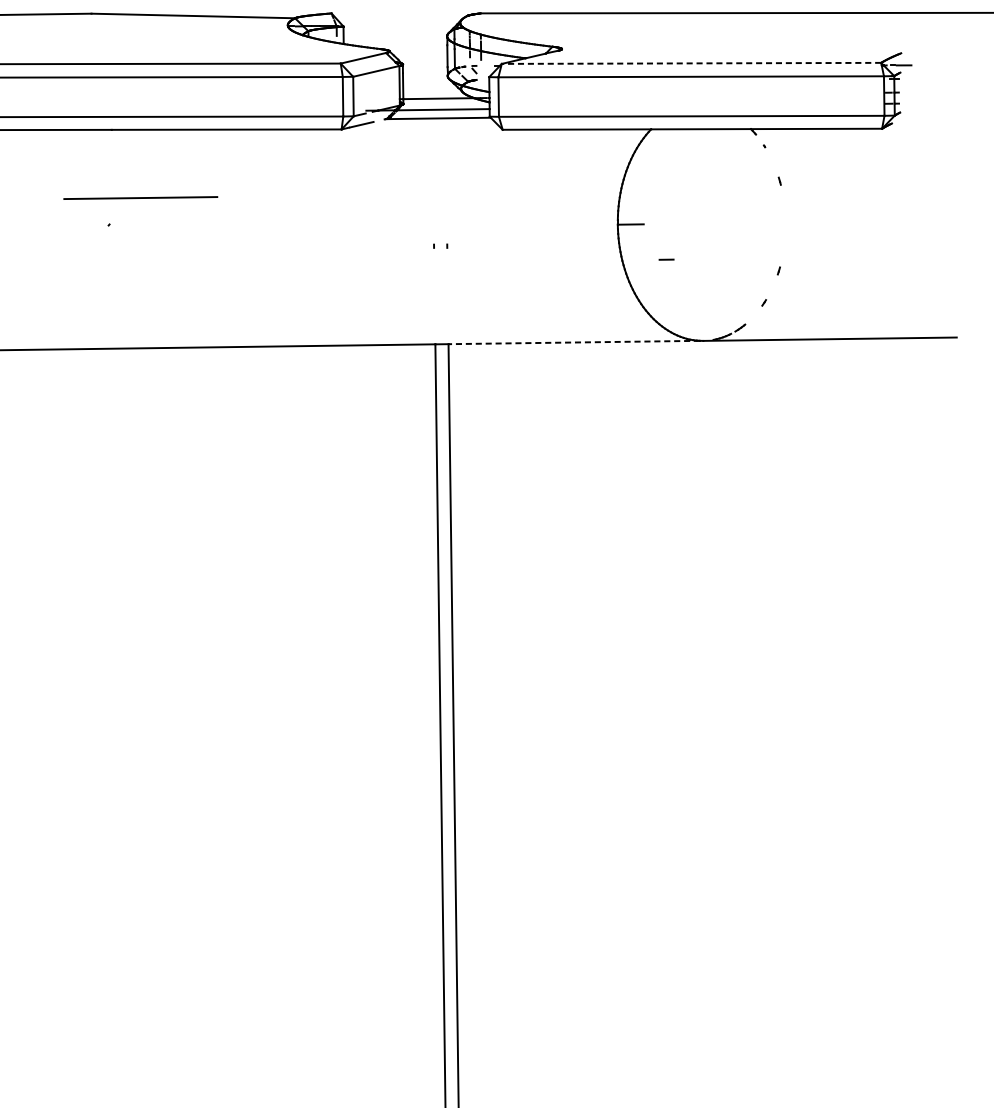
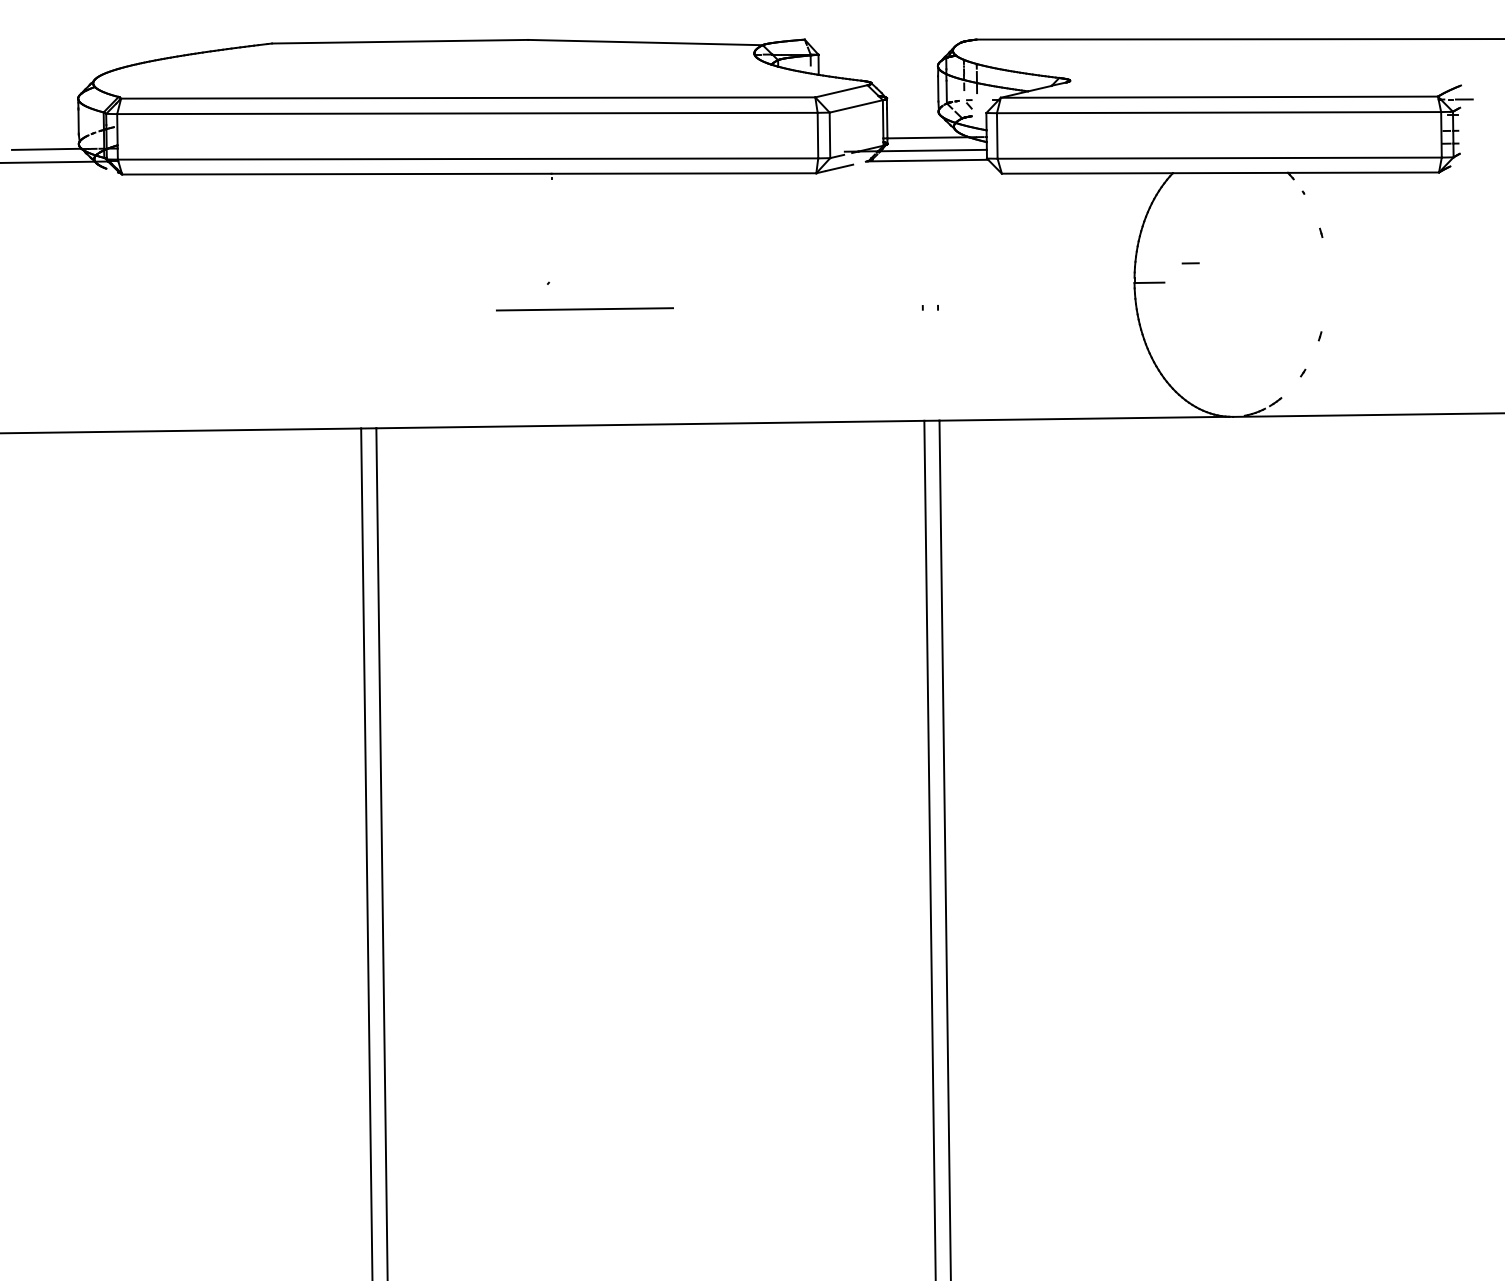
line: (691, 63) -> (1219, 97), dashed -> solid
line: (140, 198) -> (584, 309), moved
line: (666, 259) -> (1190, 263), moved
line: (574, 342) -> (1084, 418), dashed -> solid

